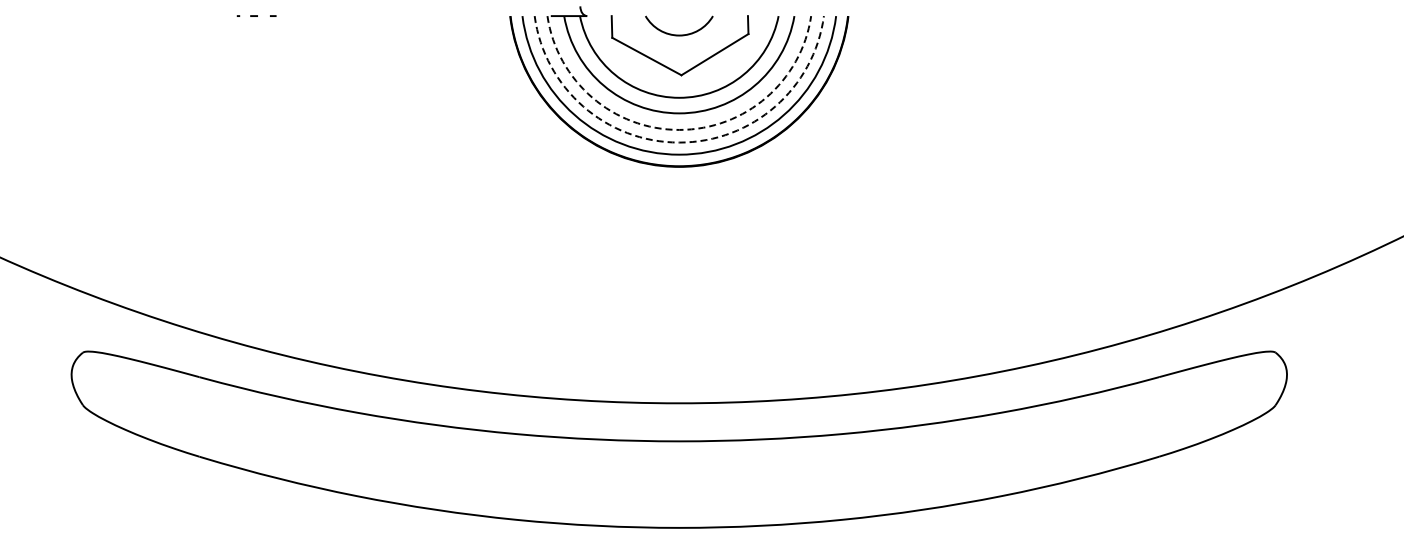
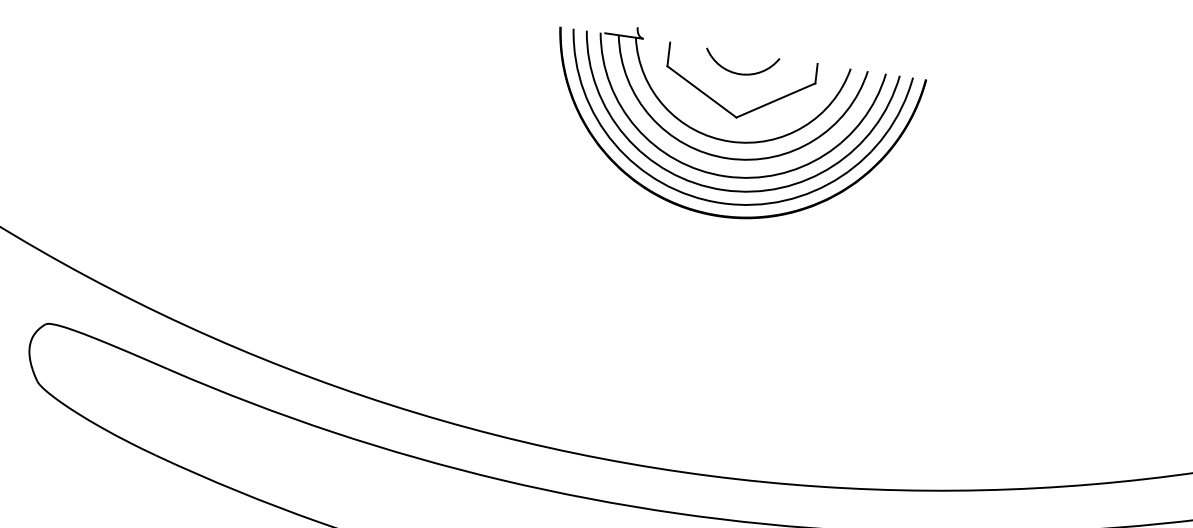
arc: (679, 129) -> (725, 175), dashed -> solid
arc: (679, 142) -> (723, 190), dashed -> solid

